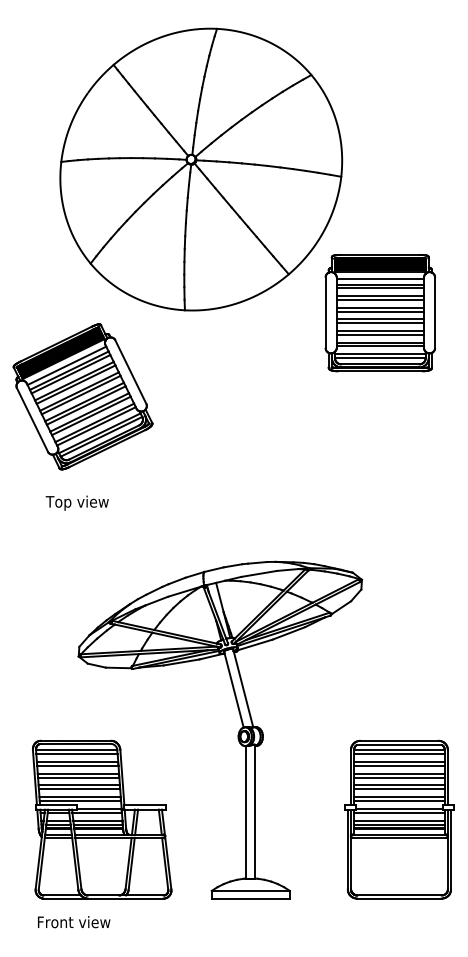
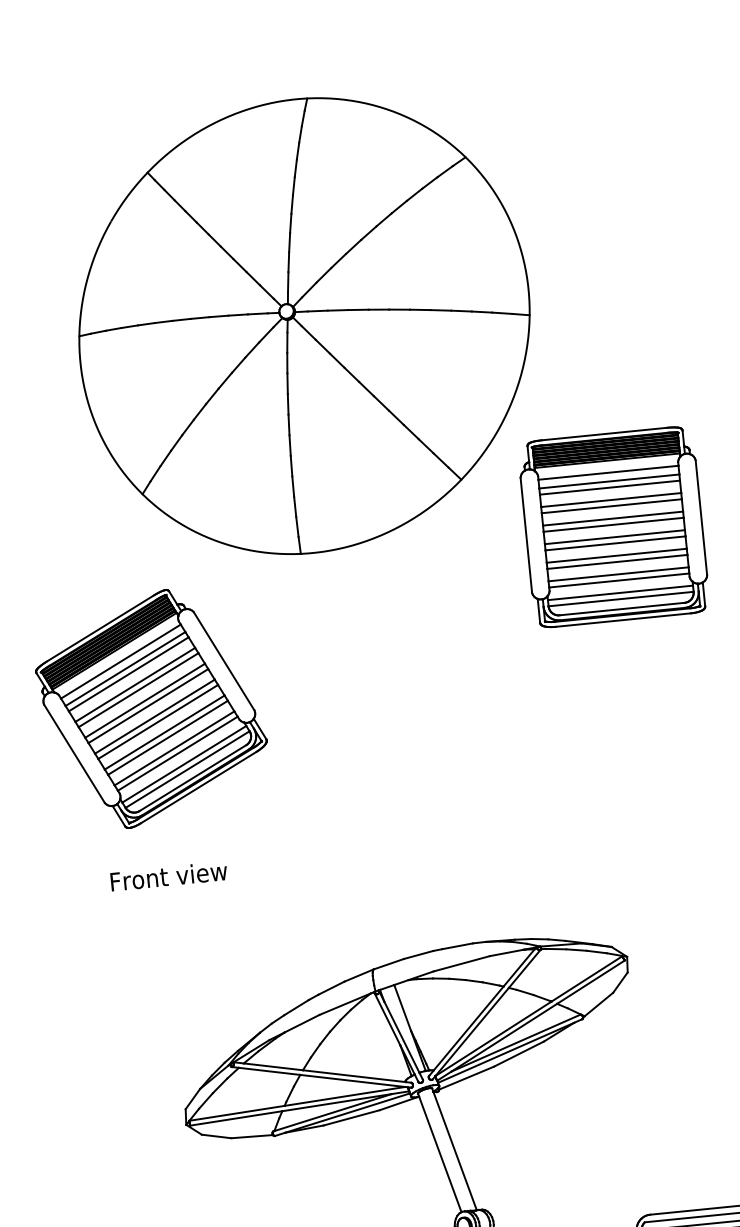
text: (82, 502) -> (167, 877), Top view -> Front view

